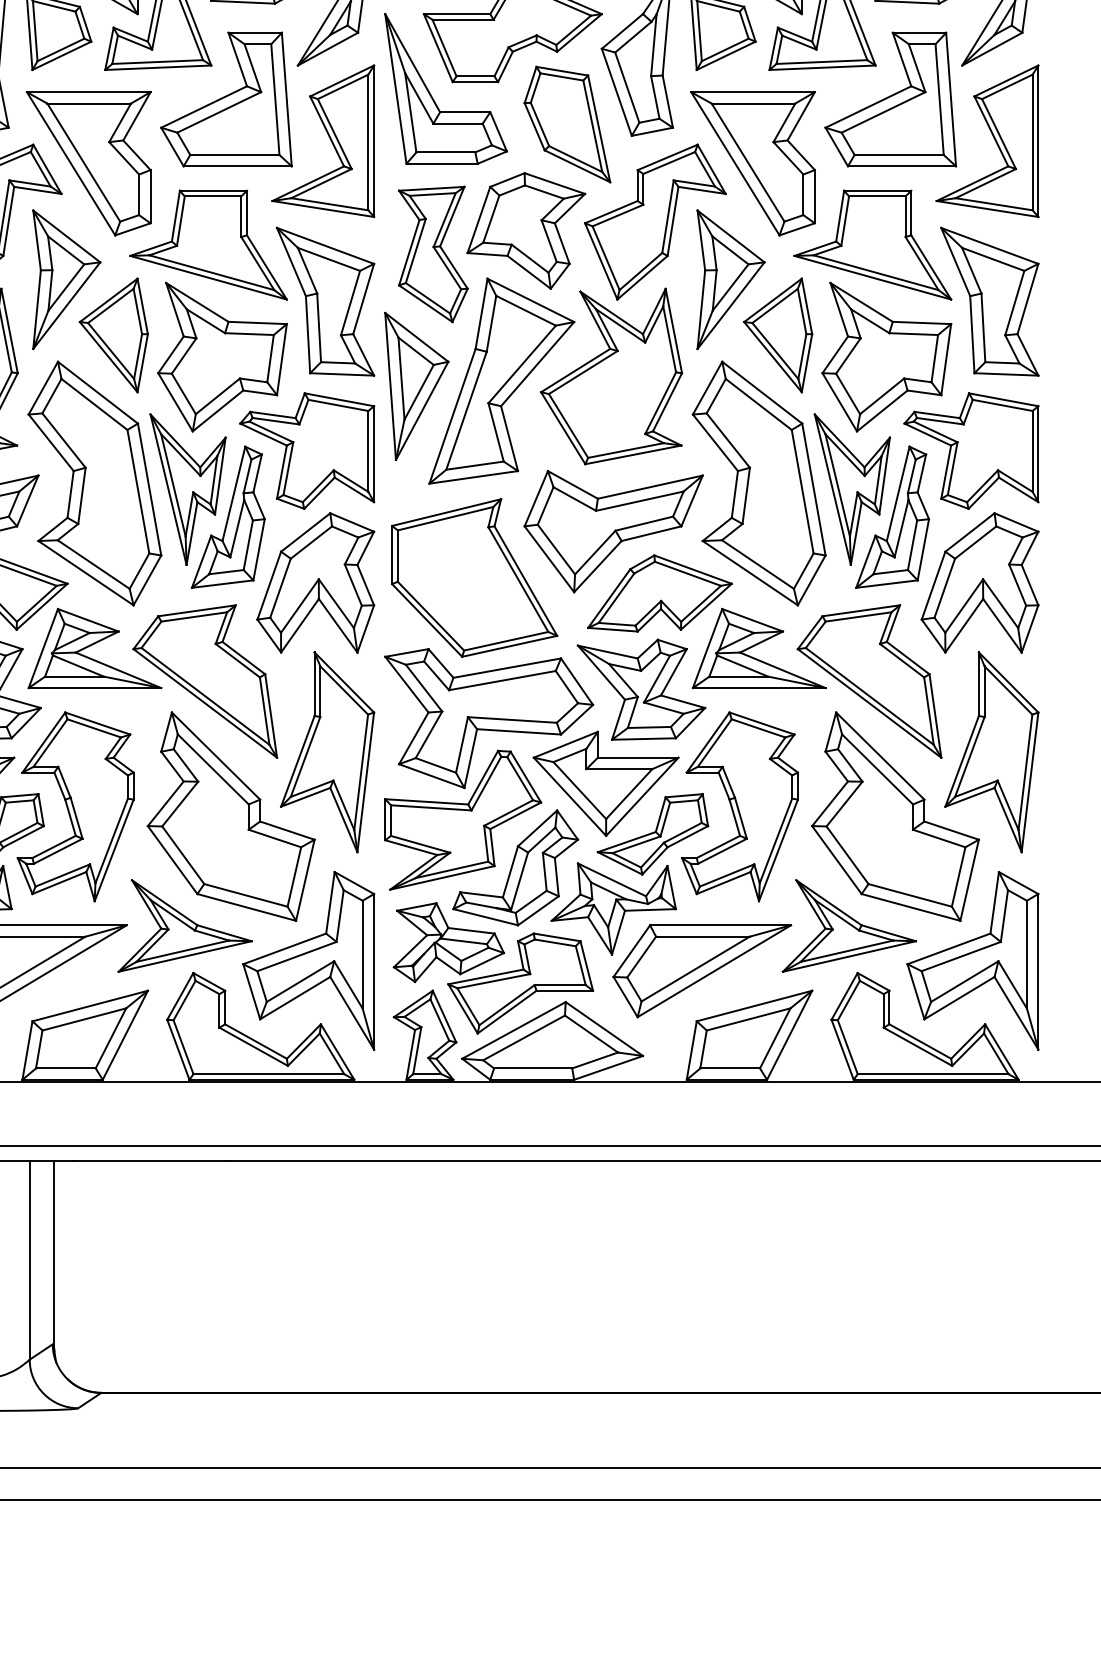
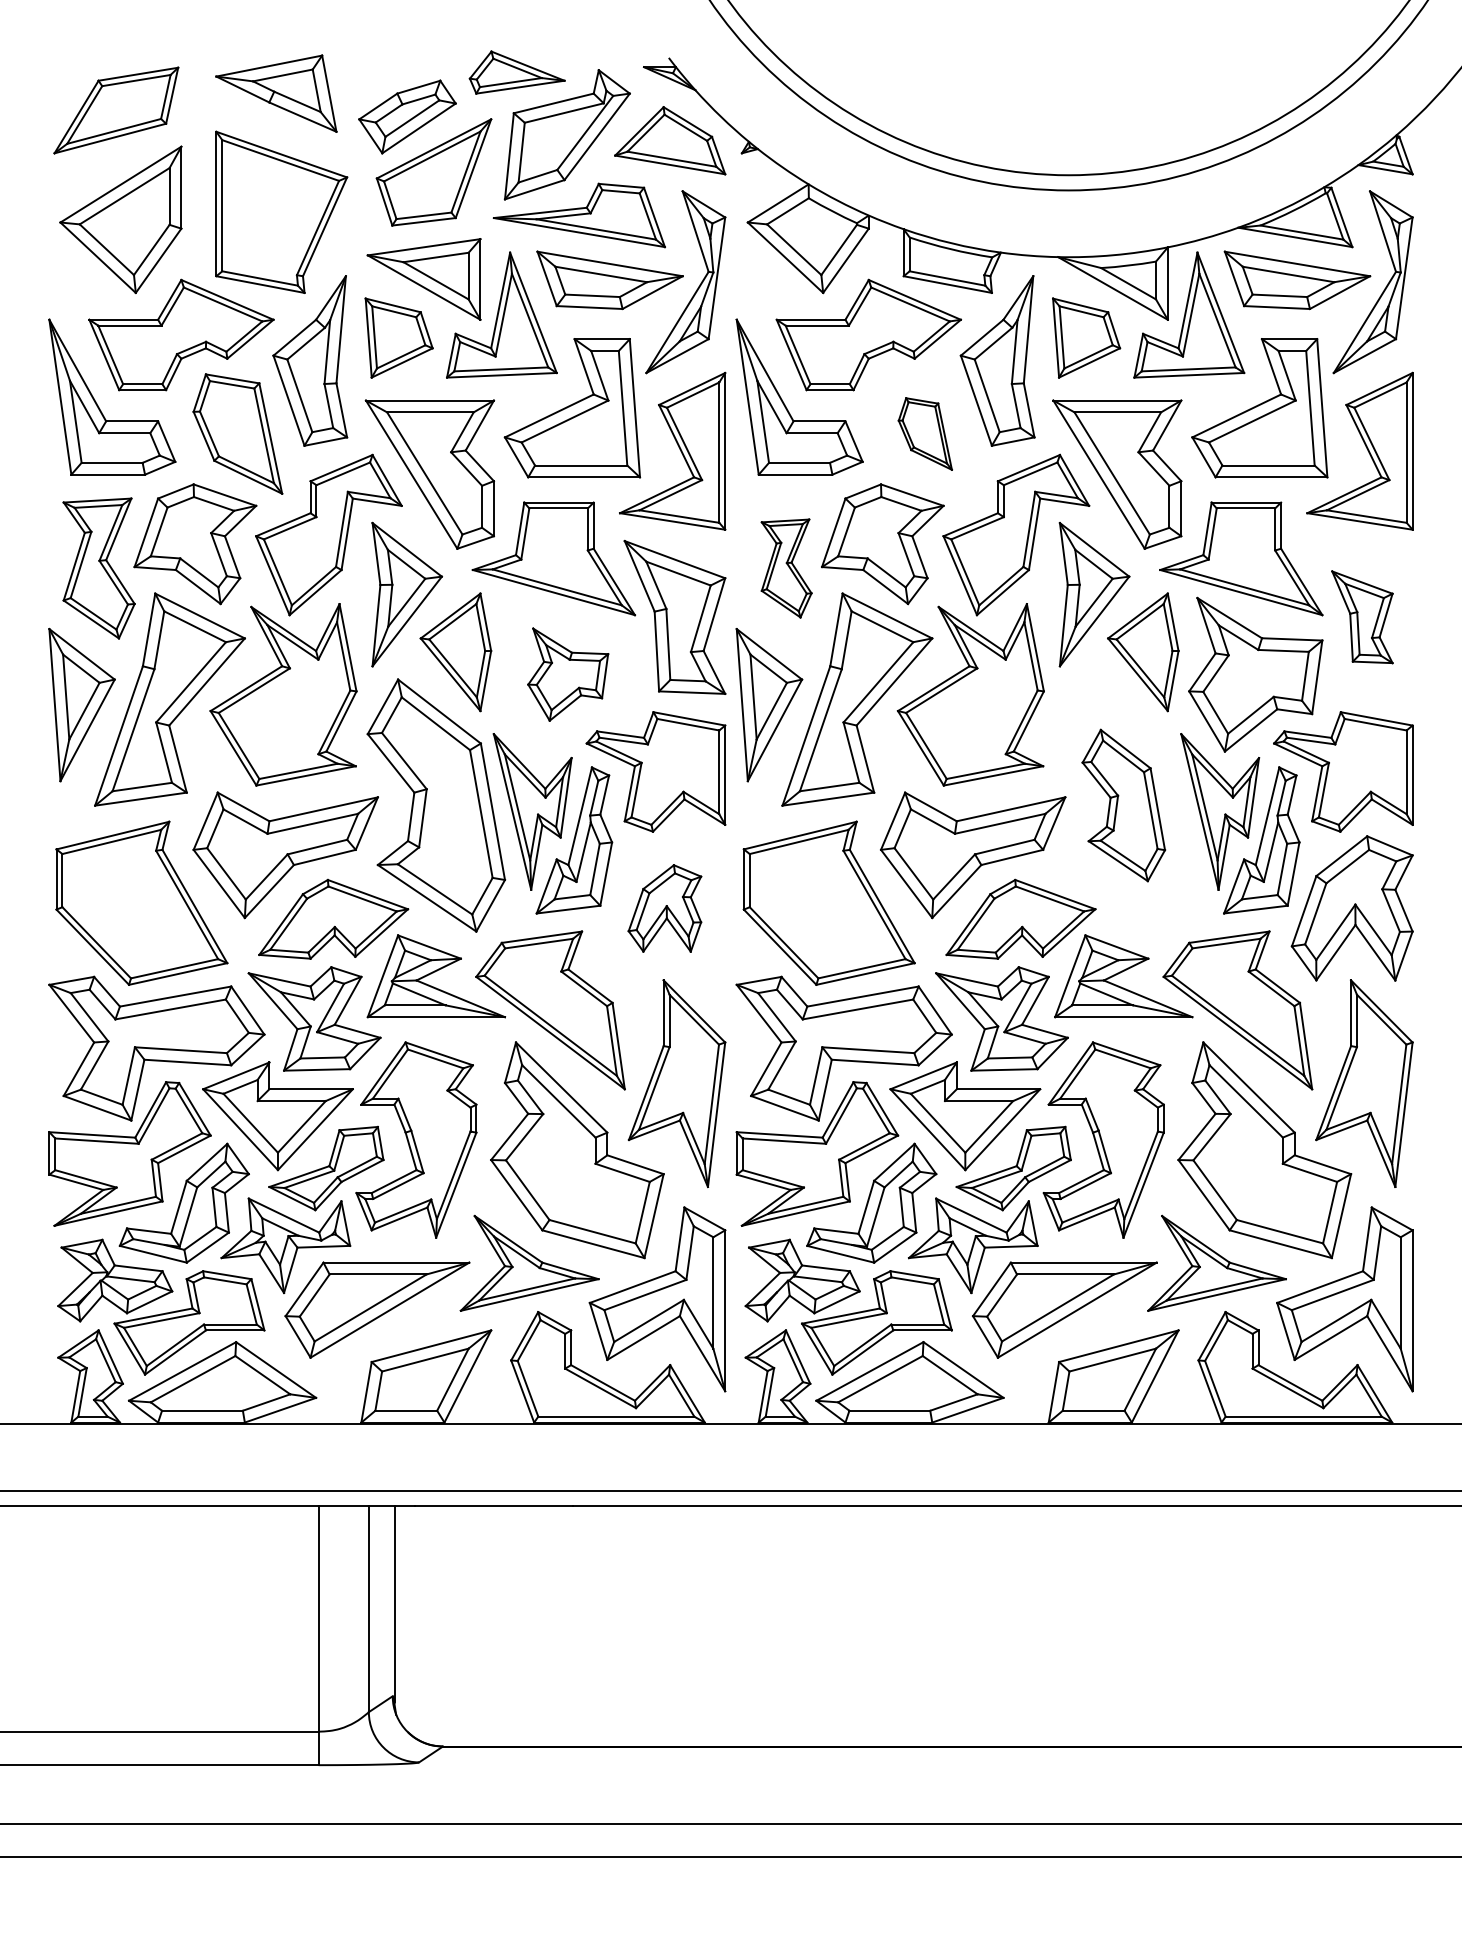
part: (567, 123) -> (925, 433), size x0.6
part: (433, 254) -> (786, 568), size x0.7
part: (989, 300) -> (1362, 616), size x0.6
part: (221, 356) -> (567, 674), size x0.6
part: (758, 483) -> (1123, 805), size x0.6
part: (315, 583) -> (664, 908), size x0.6

